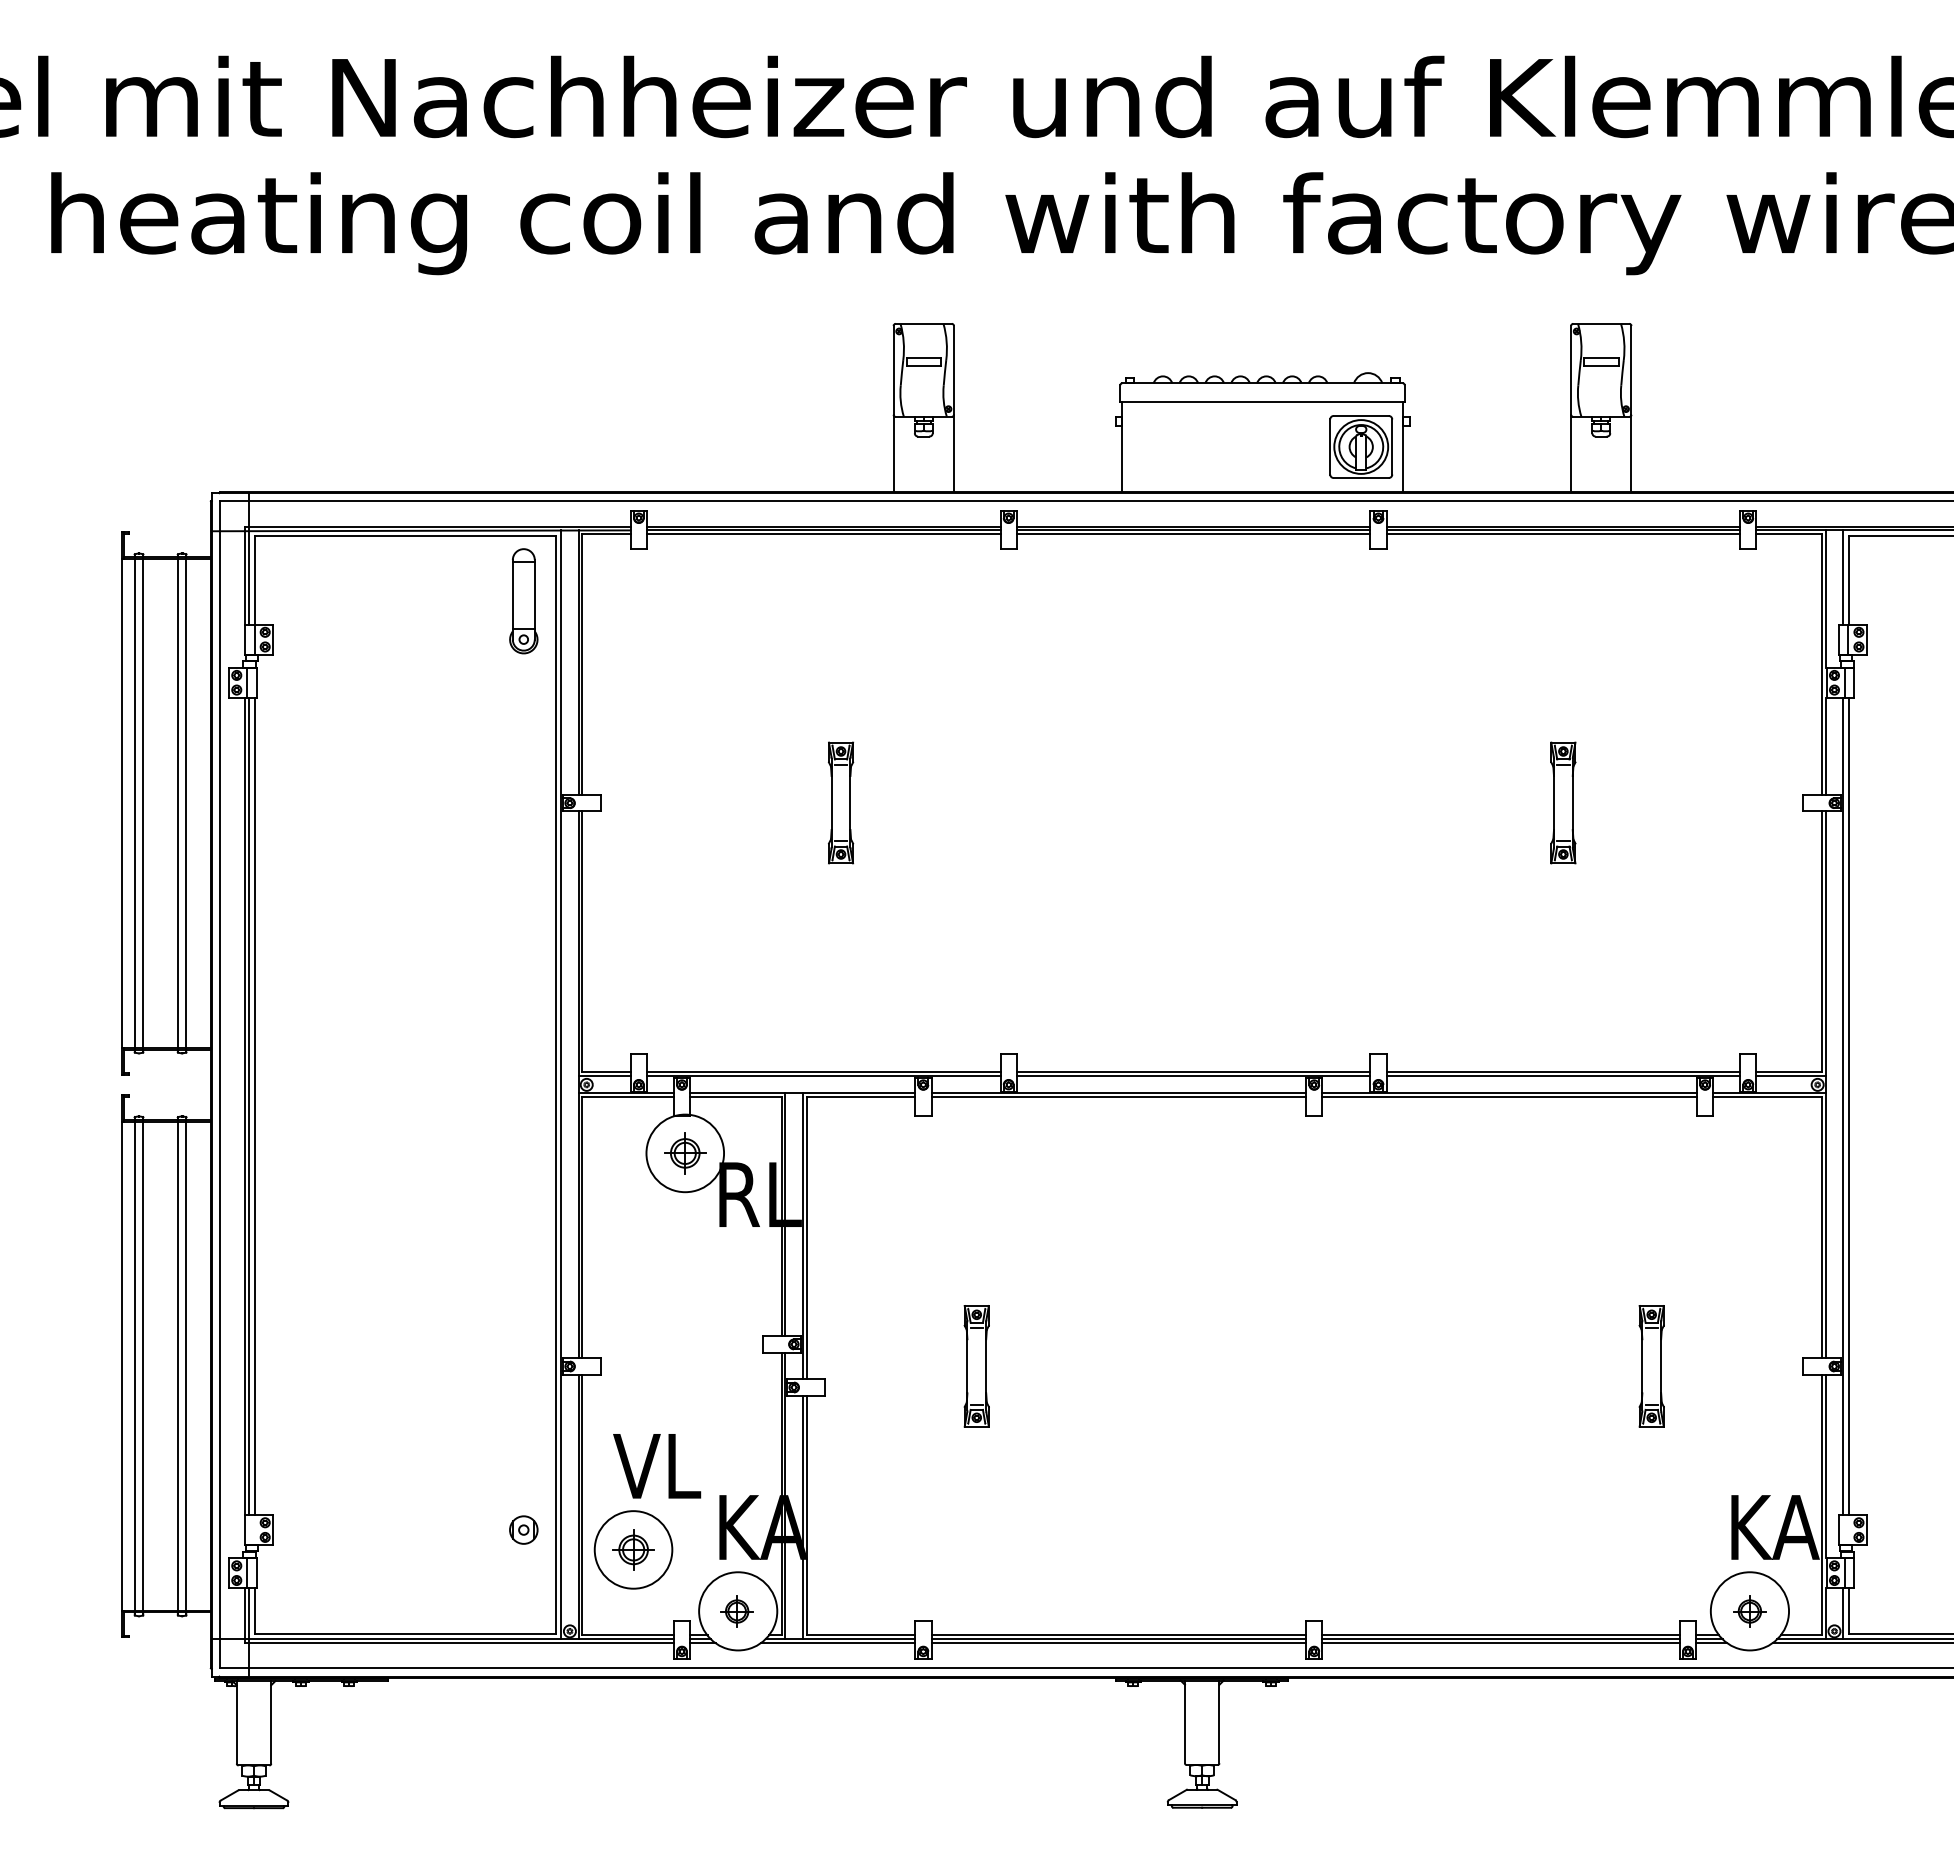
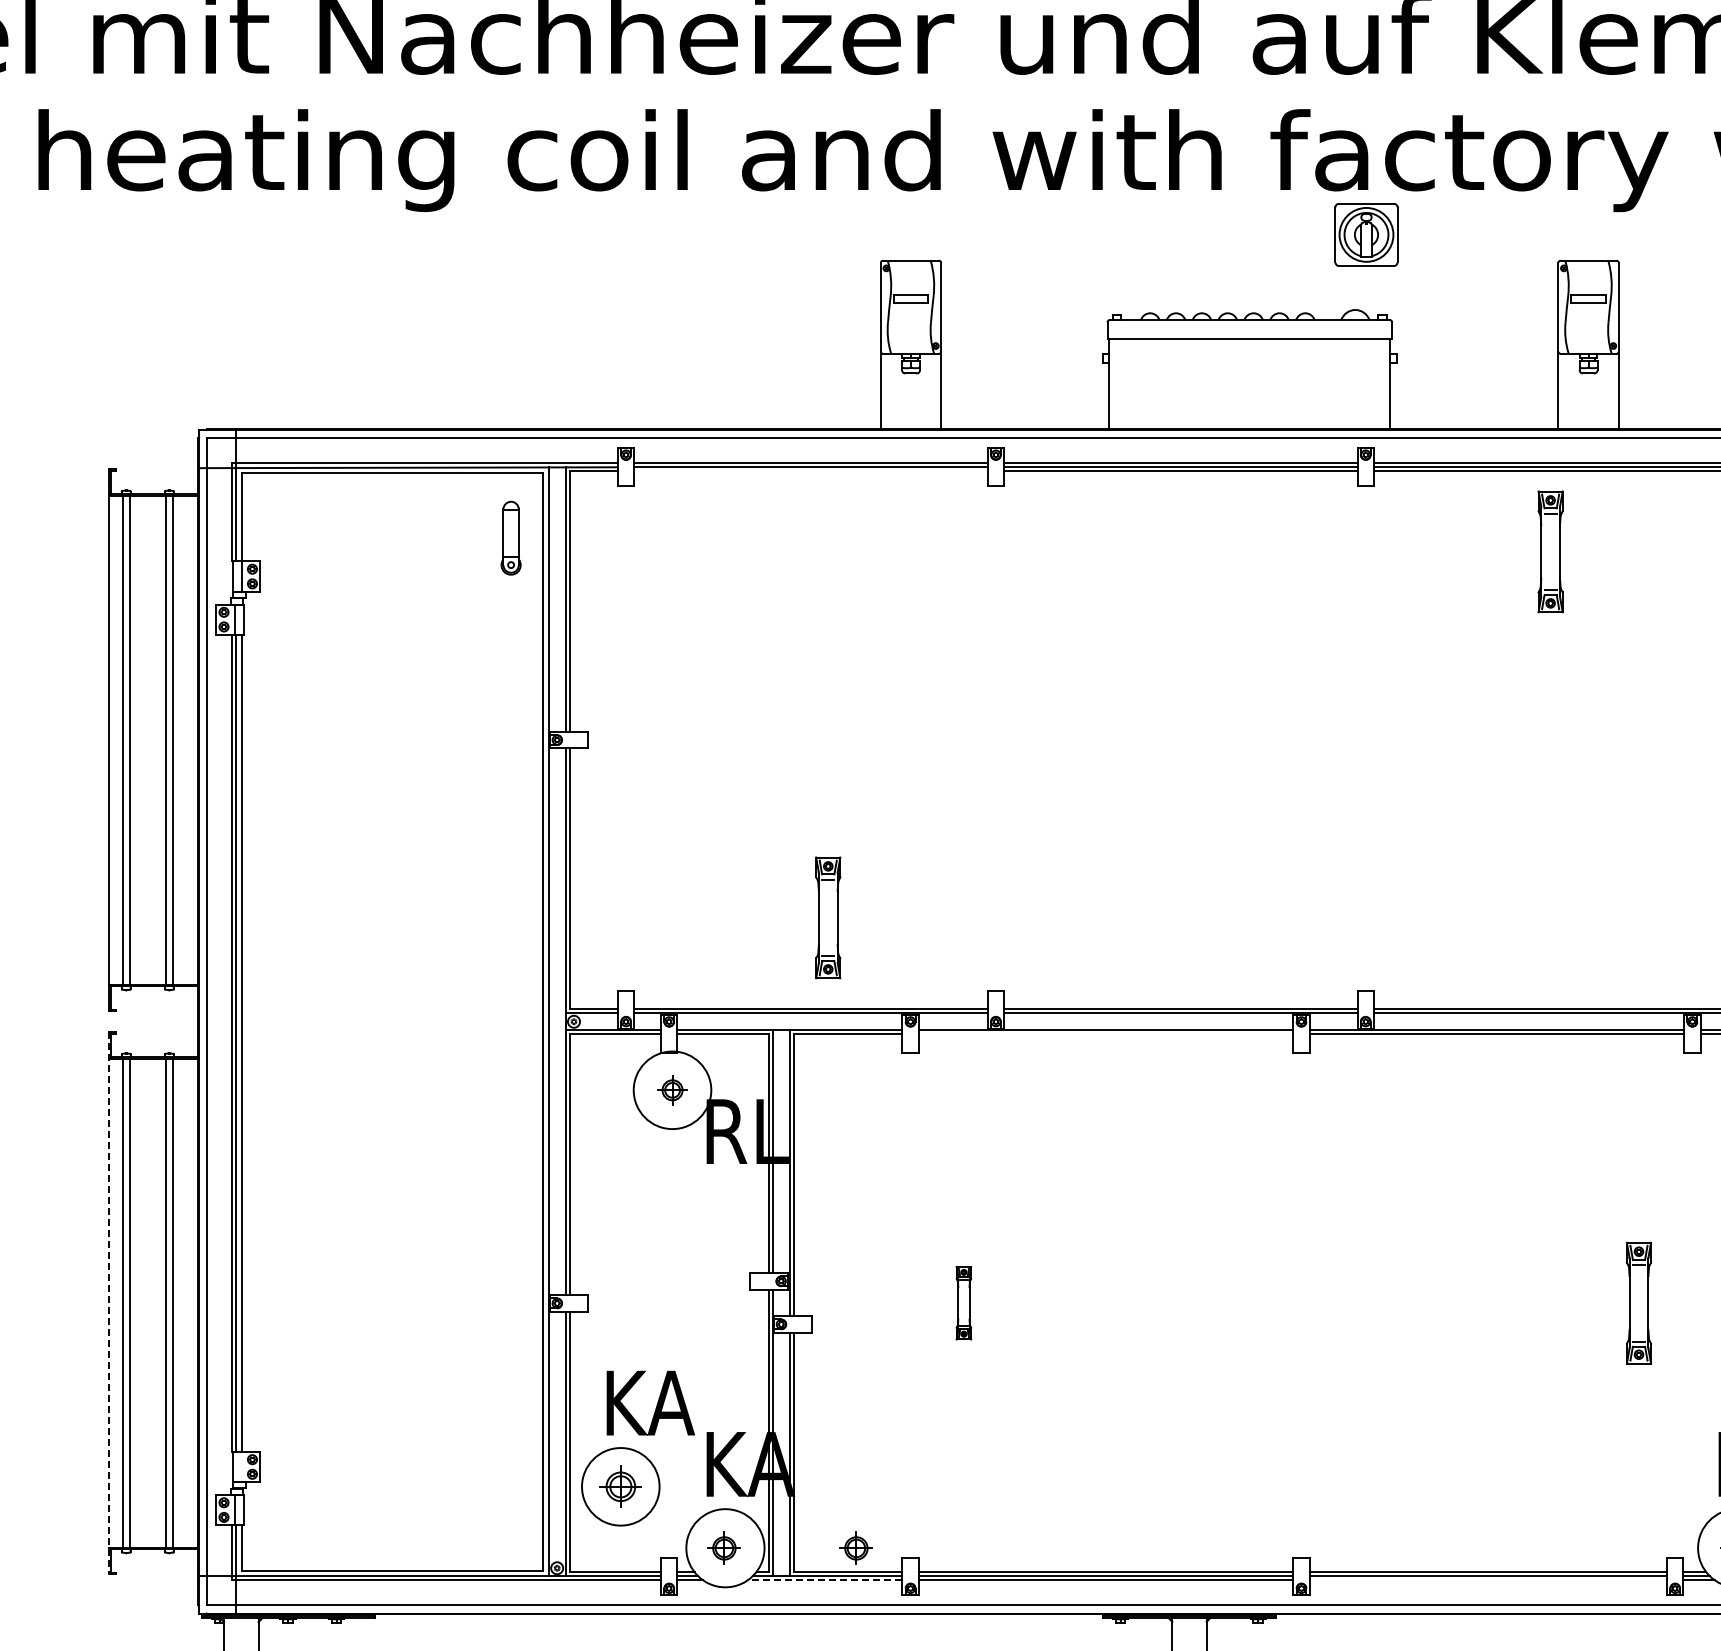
part: (1361, 446) -> (1366, 234), moved
line: (823, 534) -> (810, 471), removed
part: (523, 601) -> (510, 538), size x0.7
part: (841, 802) -> (828, 917), moved
part: (1563, 802) -> (1550, 551), moved
line: (1118, 1097) -> (1105, 1034), removed
part: (685, 1153) -> (672, 1090), size x0.7
line: (121, 1366) -> (108, 1303), solid -> dashed
part: (976, 1366) -> (963, 1303), size x0.6
text: (660, 1466) -> (647, 1403), VL -> KA
part: (523, 1529) -> (510, 1466), removed
part: (868, 1611) -> (855, 1548), added
line: (837, 1643) -> (824, 1580), solid -> dashed
line: (1500, 1643) -> (1487, 1580), removed

